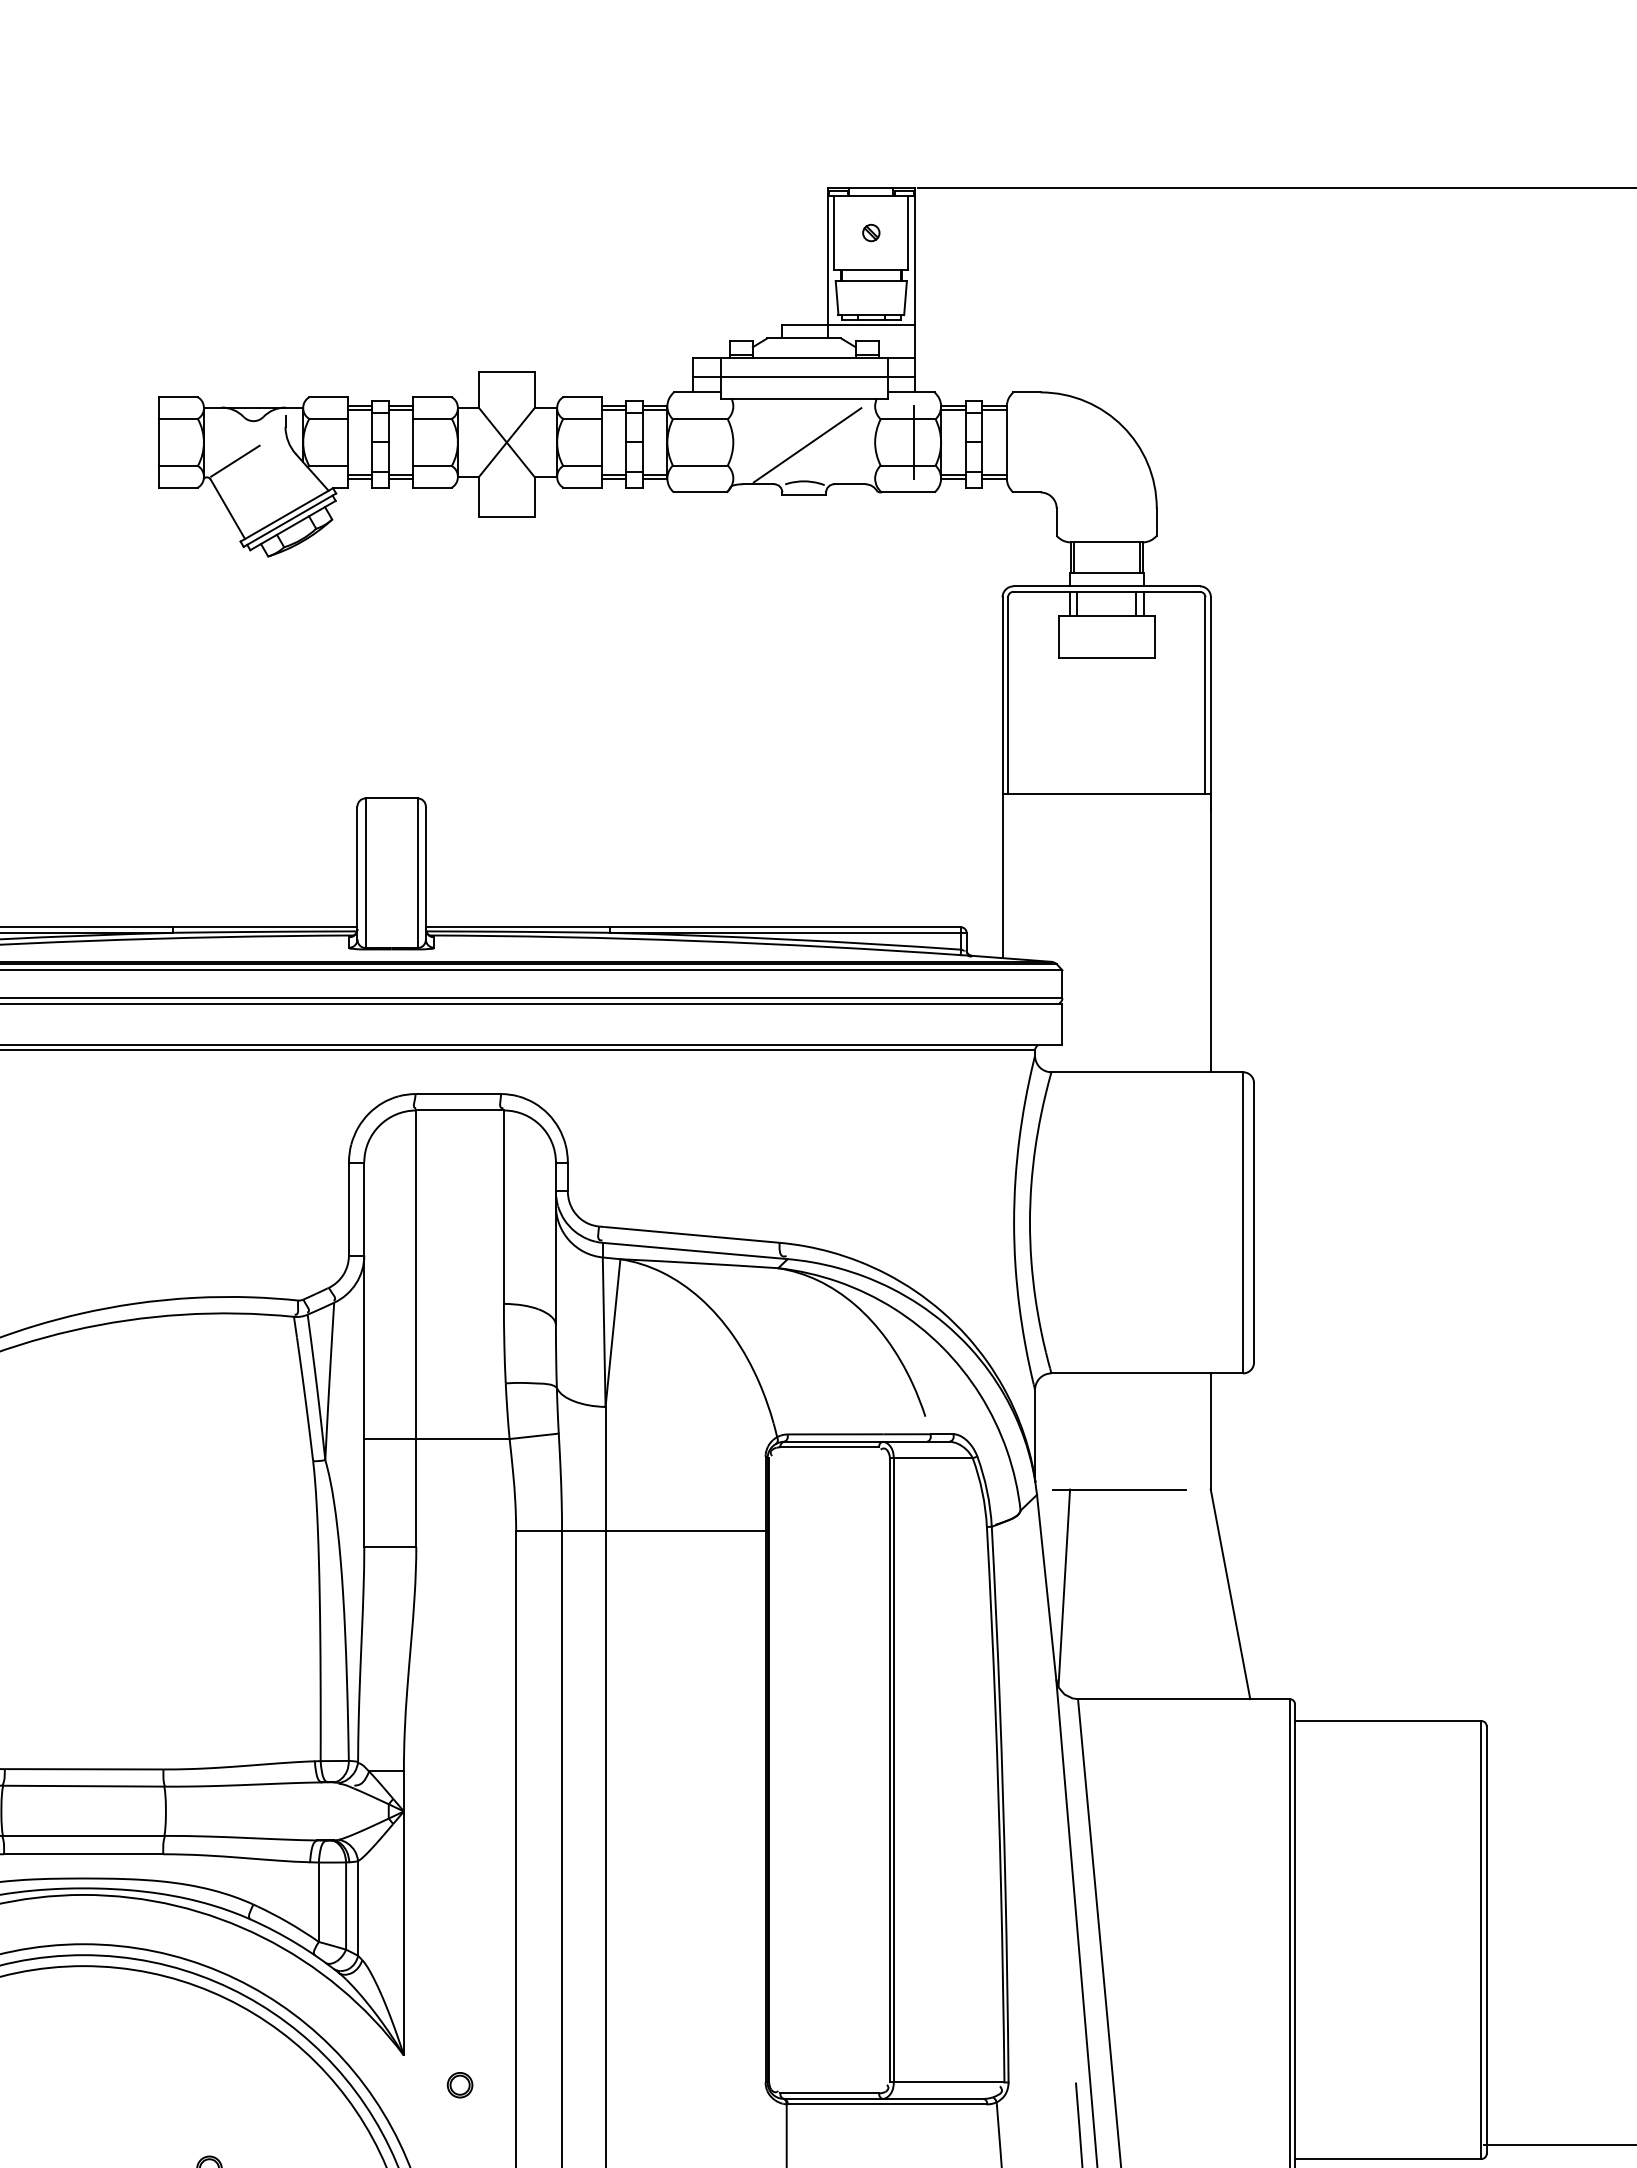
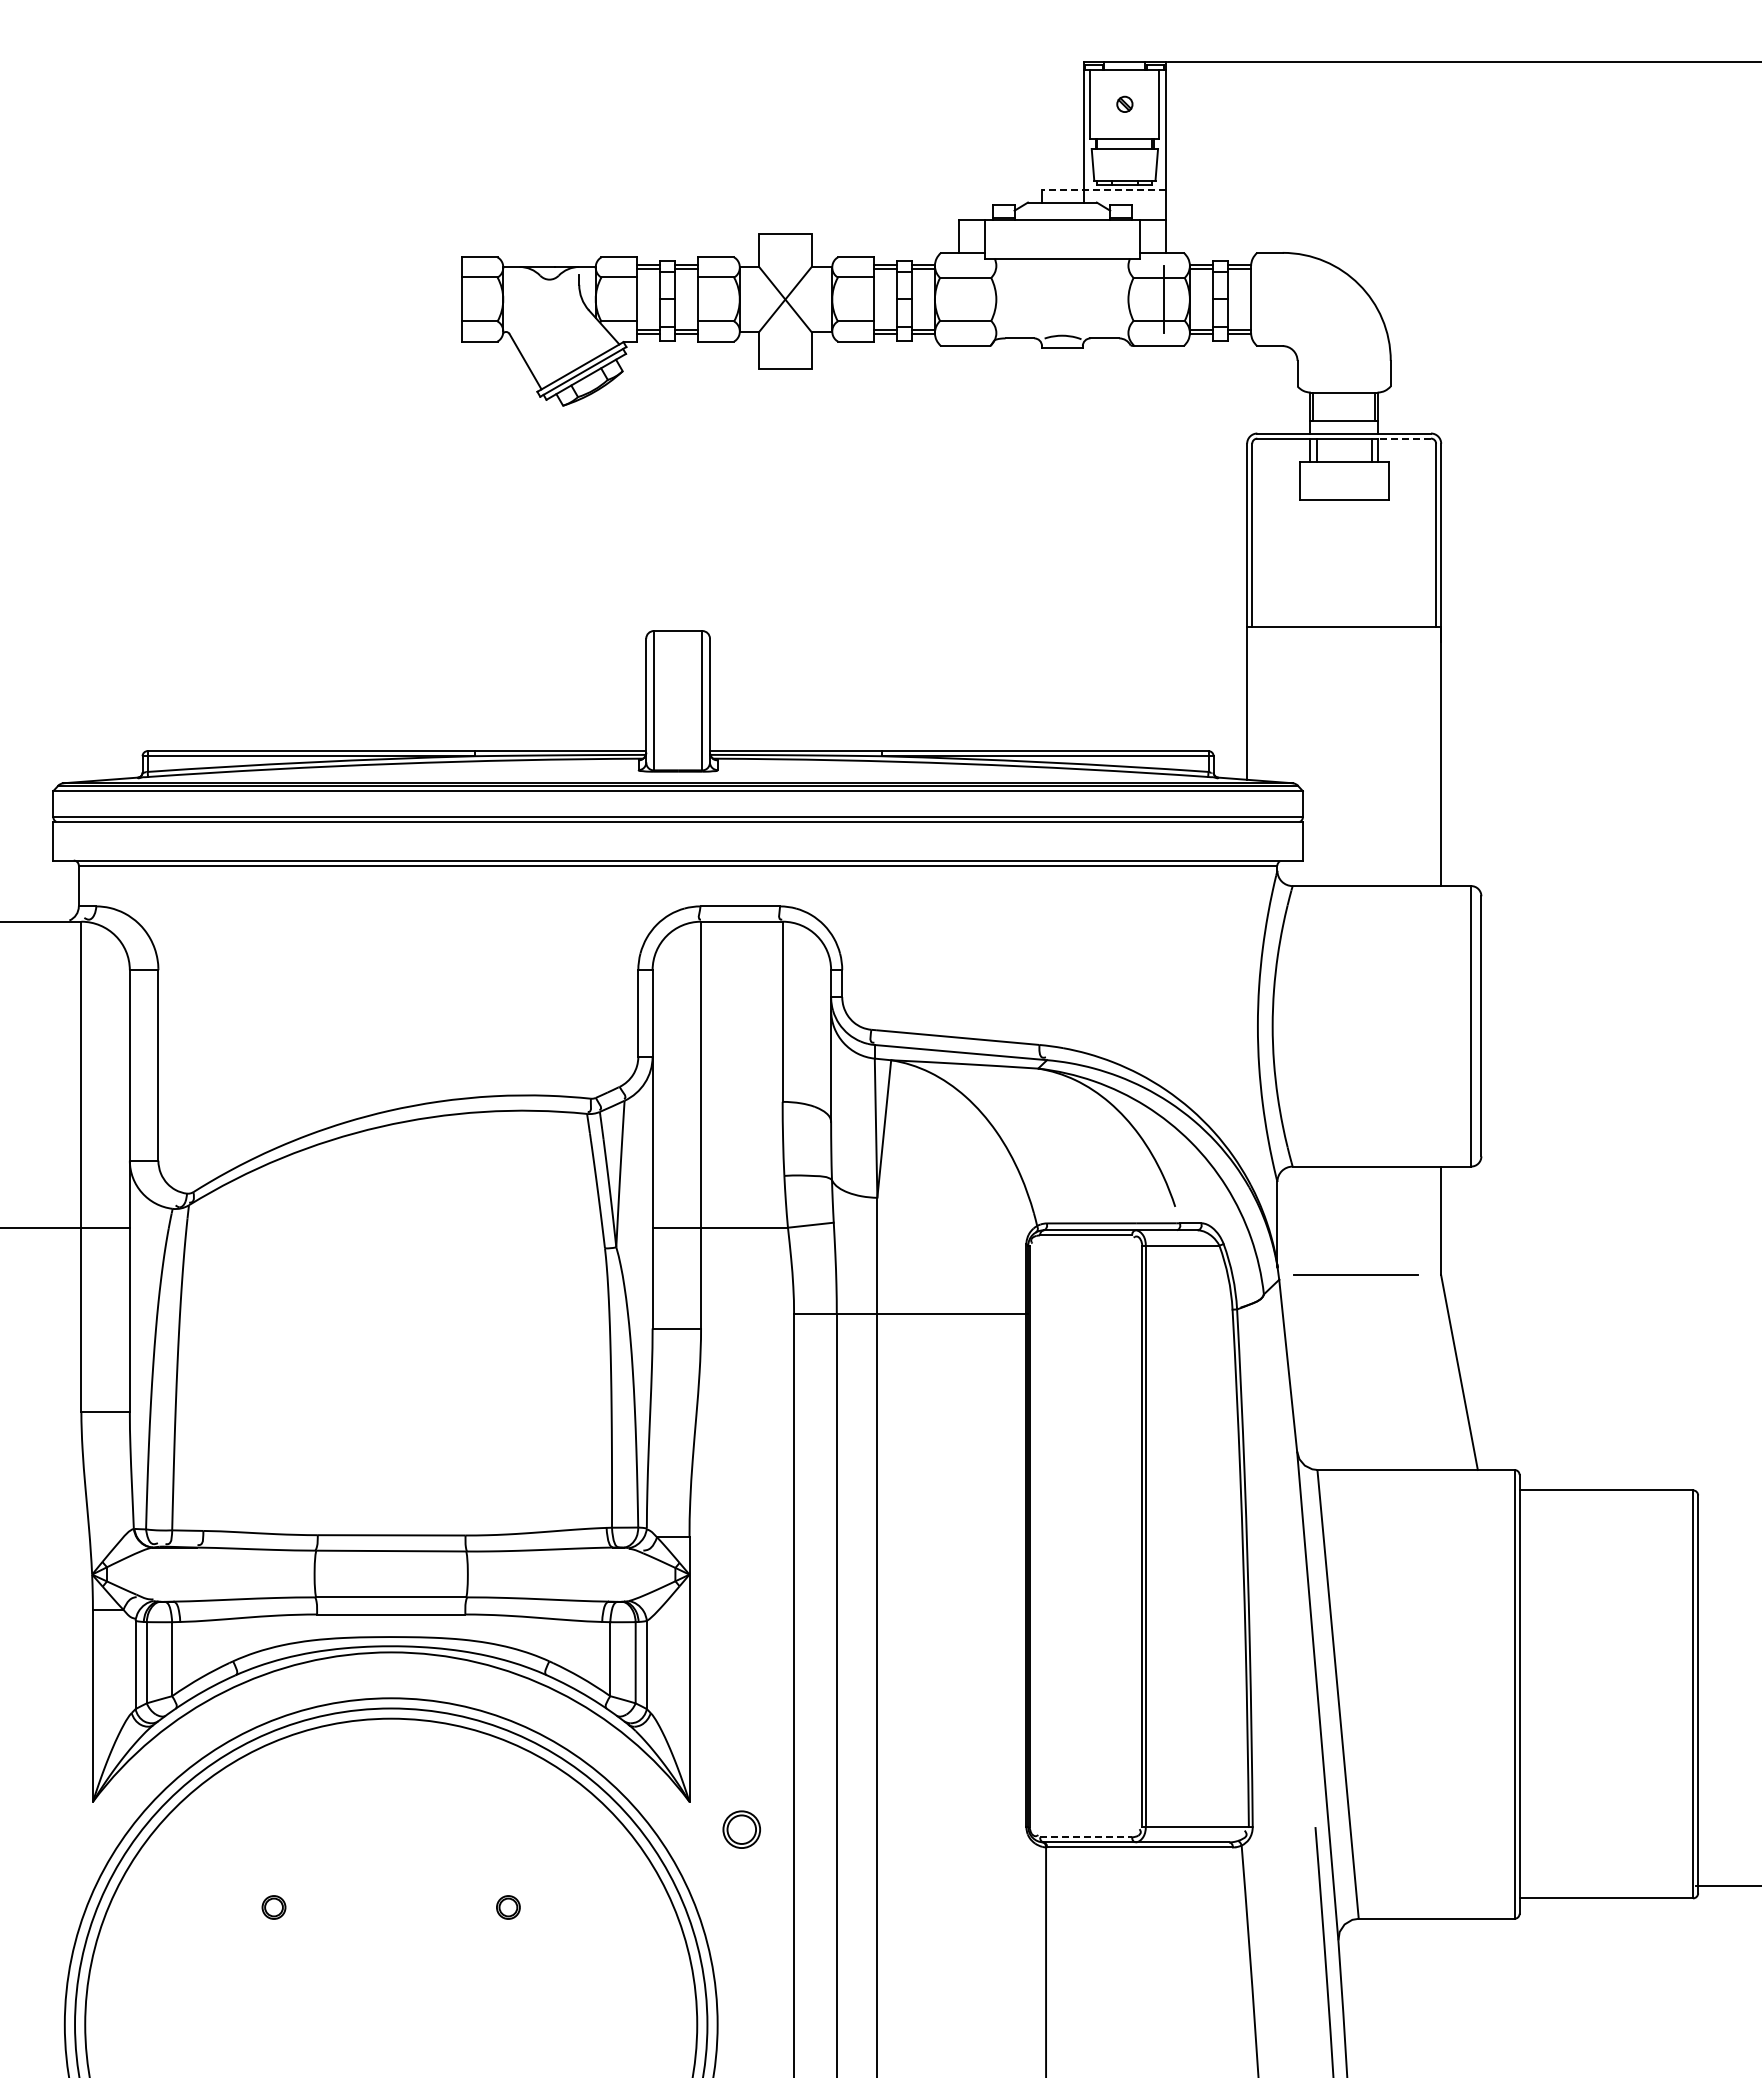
line: (848, 324) -> (1103, 189), solid -> dashed
line: (804, 376) -> (1062, 238), removed
line: (807, 444) -> (1065, 301), removed
line: (235, 460) -> (532, 316), removed
line: (1171, 591) -> (1404, 438), solid -> dashed
line: (1064, 1588) -> (1304, 1366), removed
part: (459, 2085) -> (741, 1829), size x1.6
line: (830, 2093) -> (1086, 1837), solid -> dashed

